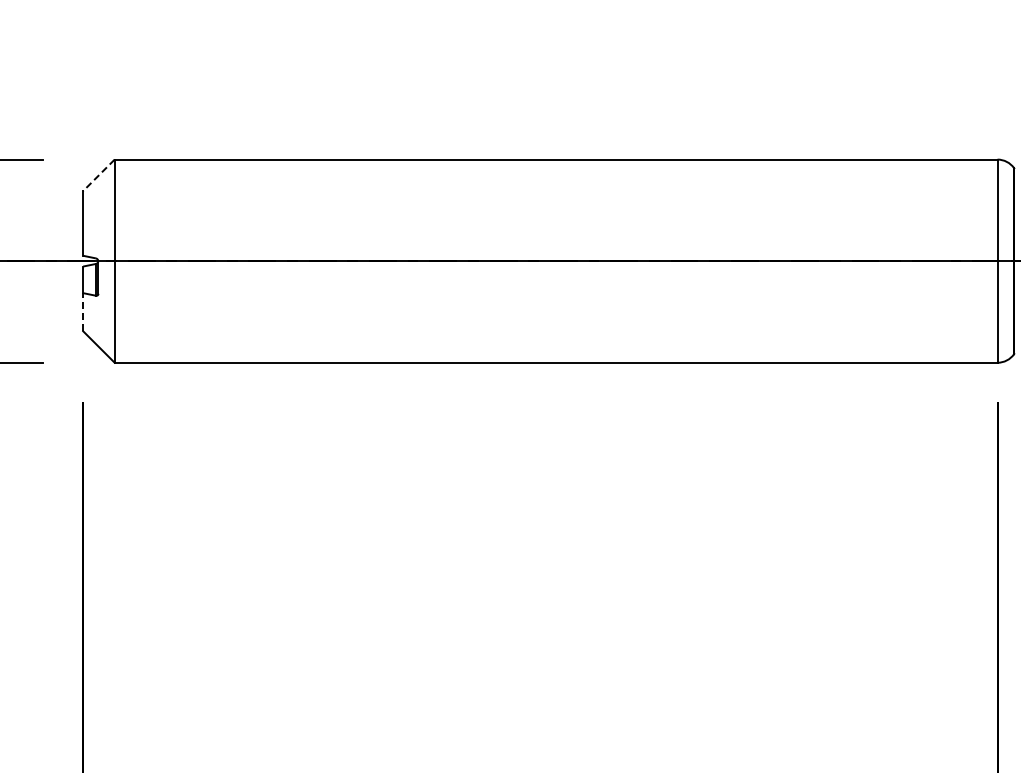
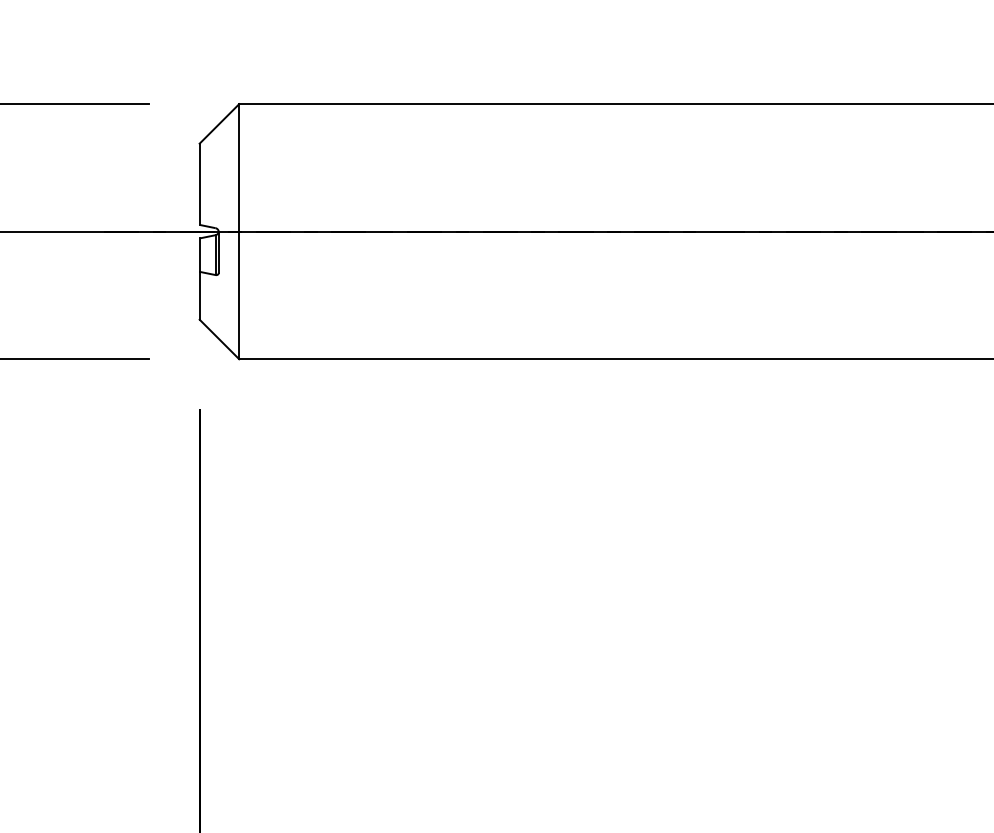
line: (98, 175) -> (218, 124), dashed -> solid
line: (83, 311) -> (200, 294), dashed -> solid

